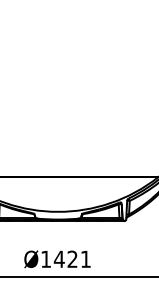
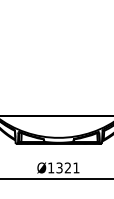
text: (59, 258) -> (59, 167), Ø1421 -> Ø1321

